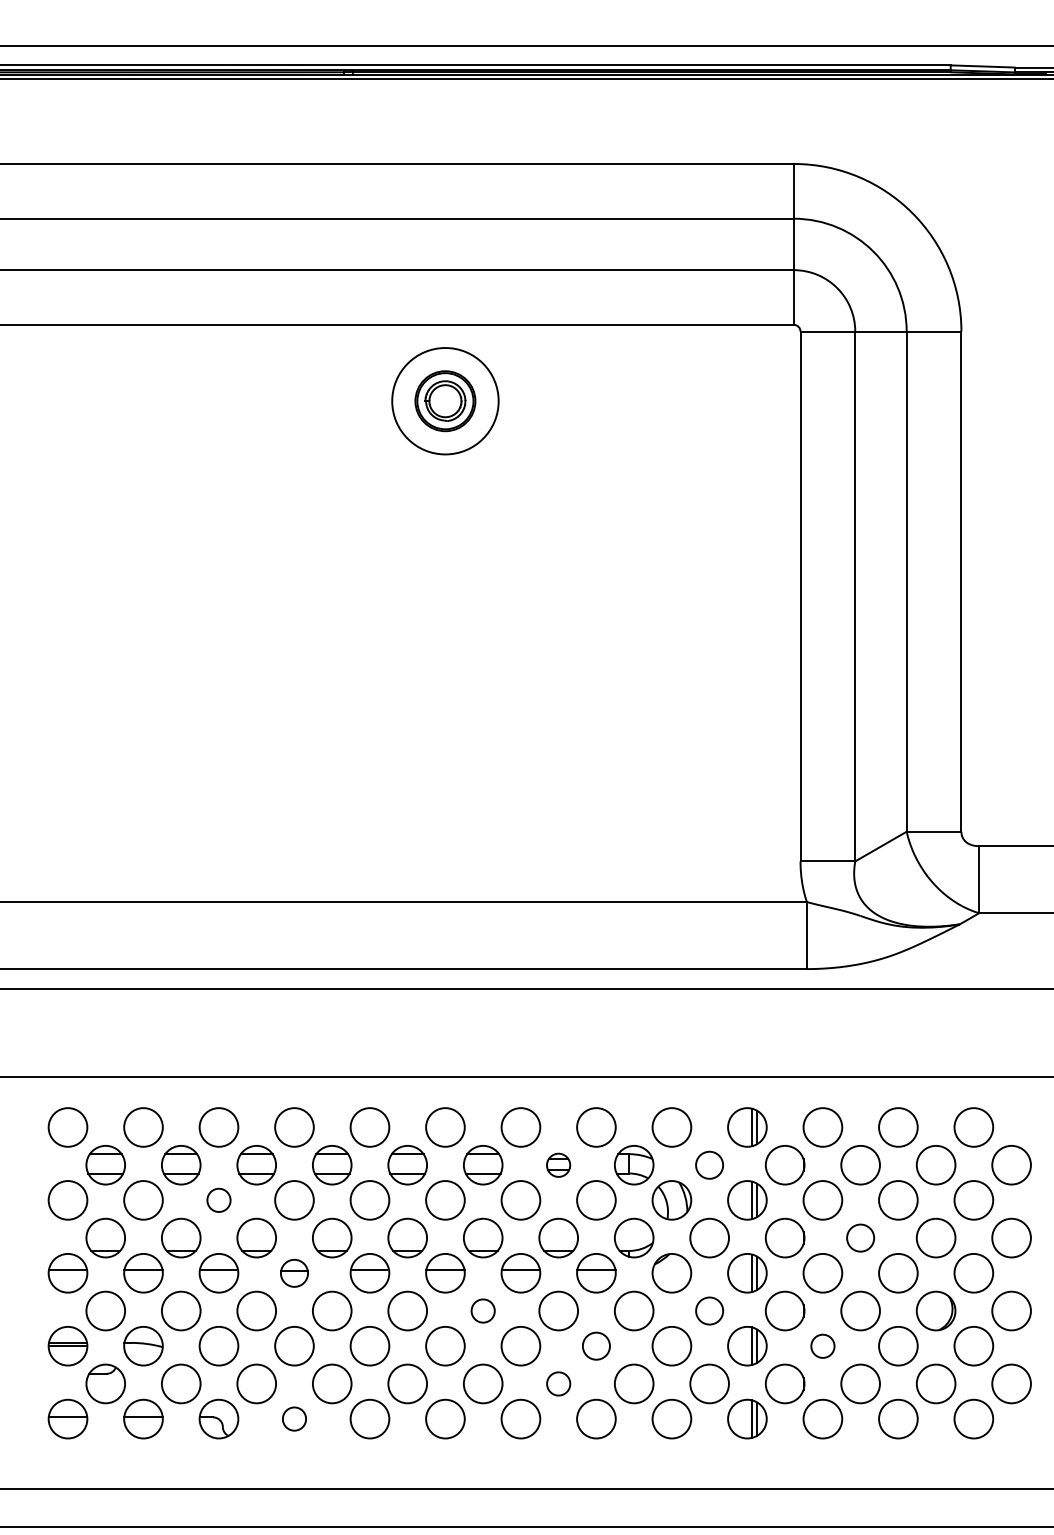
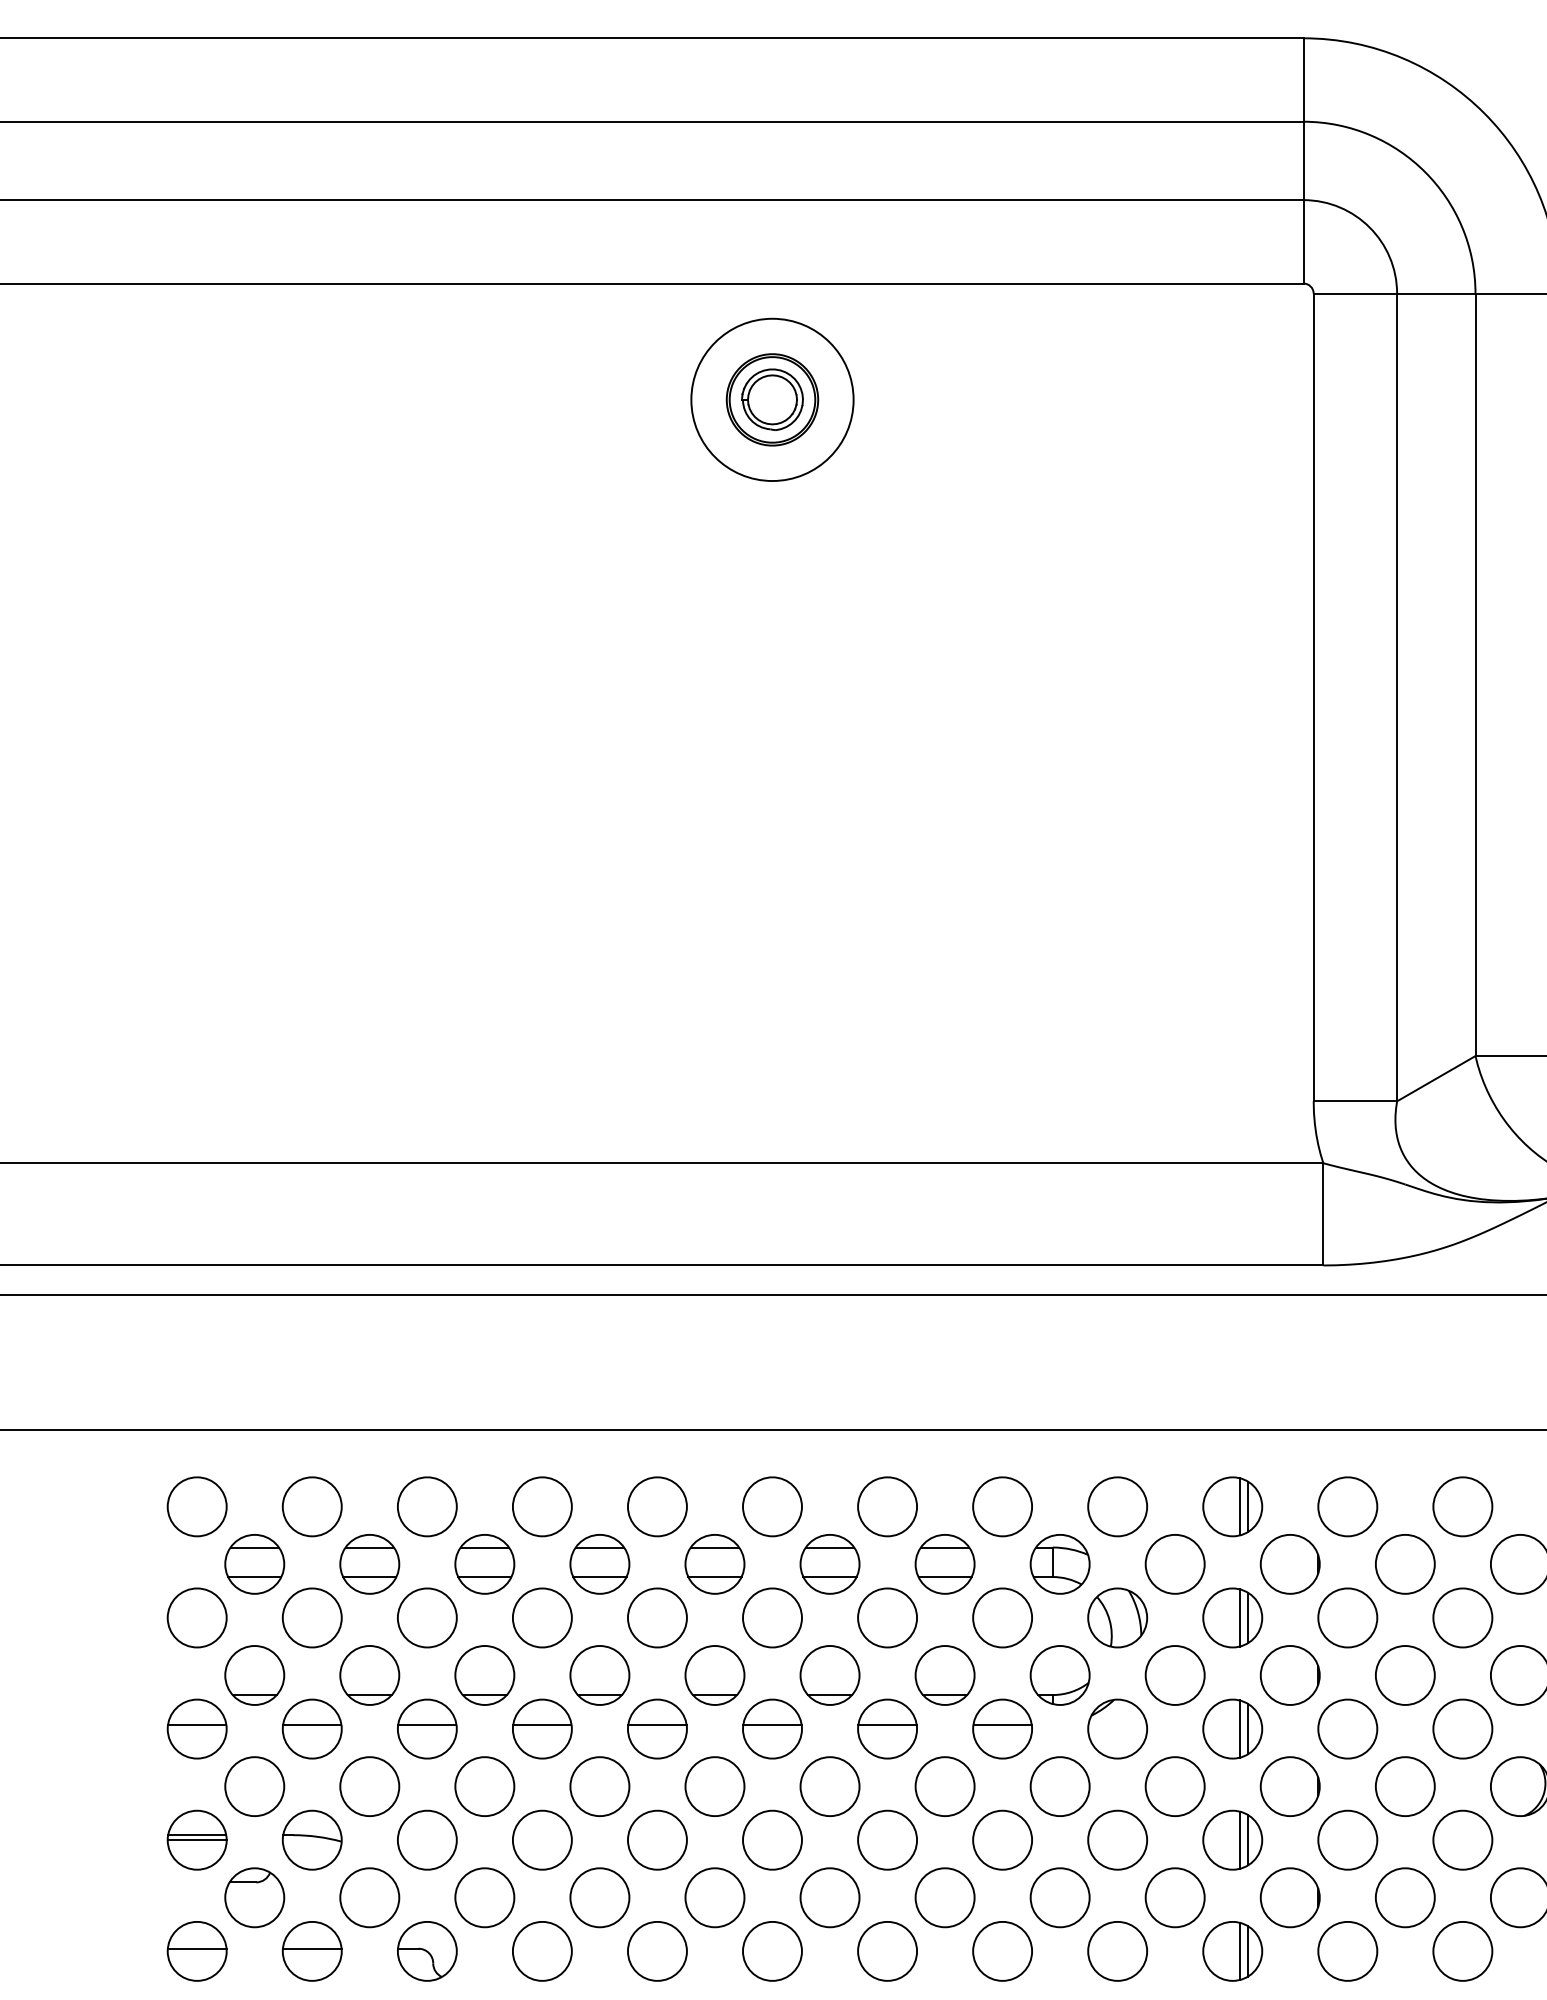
part: (558, 1165) -> (944, 1564), size x1.67
circle: (709, 1165) -> (1174, 1564), size x1.43
circle: (218, 1200) -> (426, 1618), size x1.67
circle: (860, 1237) -> (1405, 1674), size x1.43
part: (294, 1273) -> (542, 1729), size x1.43
circle: (482, 1310) -> (828, 1785), size x1.67
circle: (709, 1310) -> (1174, 1785), size x1.43
circle: (596, 1345) -> (1002, 1839), size x1.43
circle: (822, 1346) -> (1347, 1840), size x1.67
circle: (558, 1383) -> (944, 1897), size x1.67
circle: (294, 1418) -> (542, 1950), size x1.67

